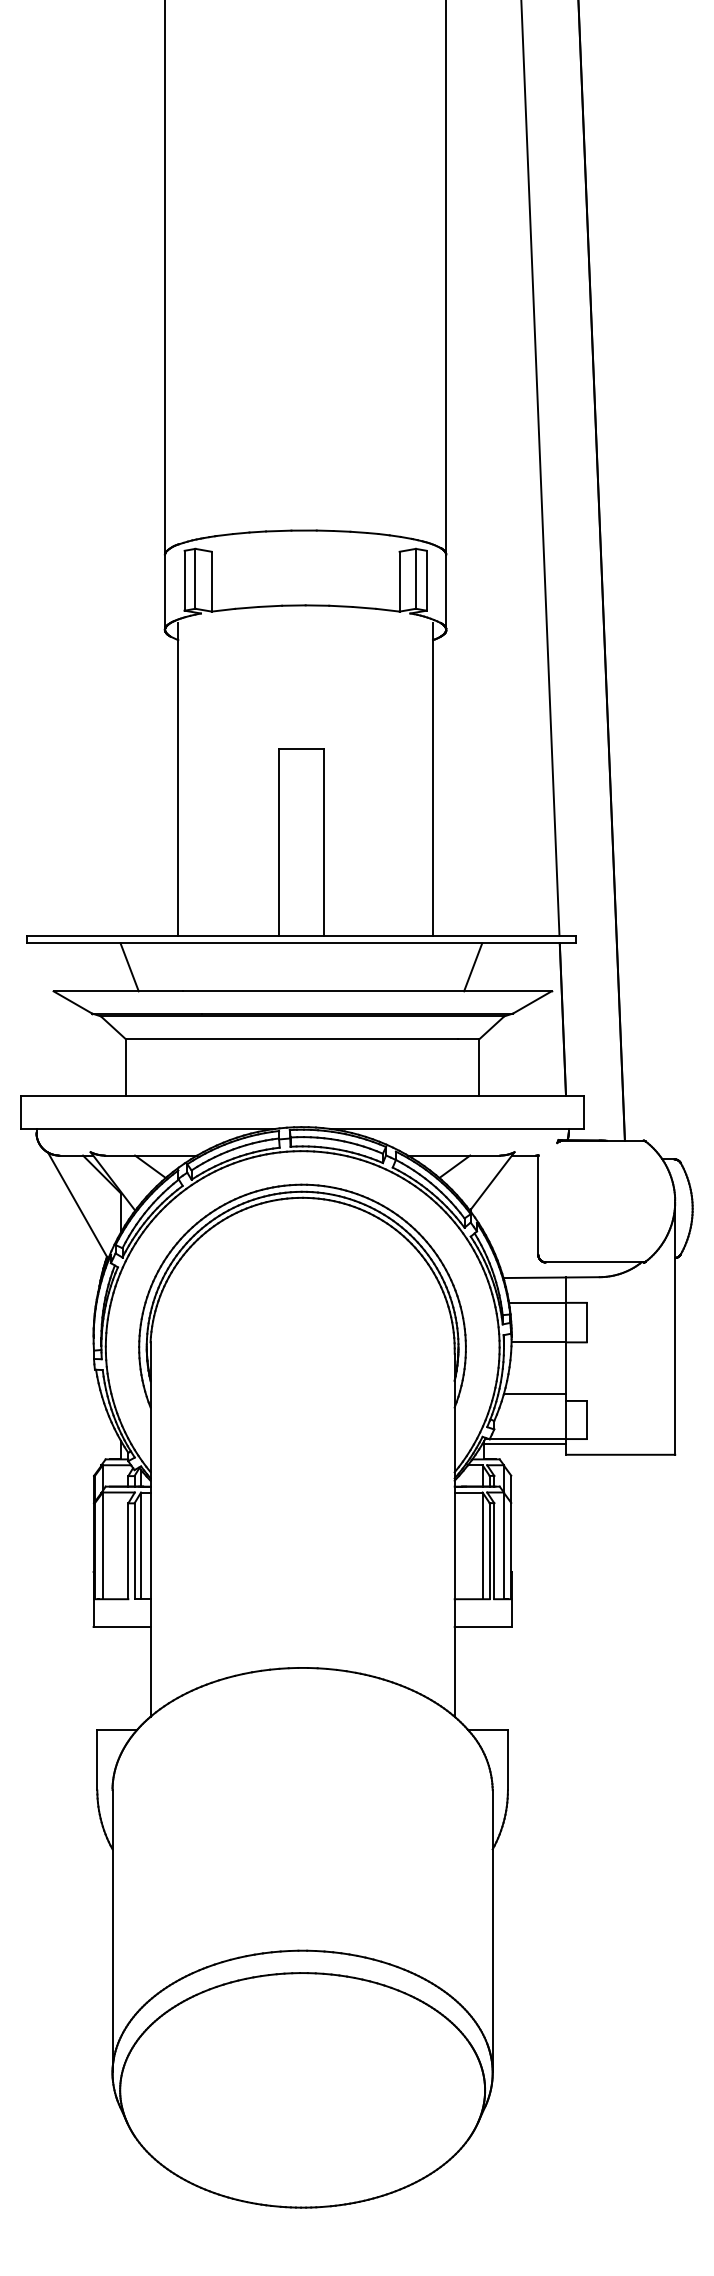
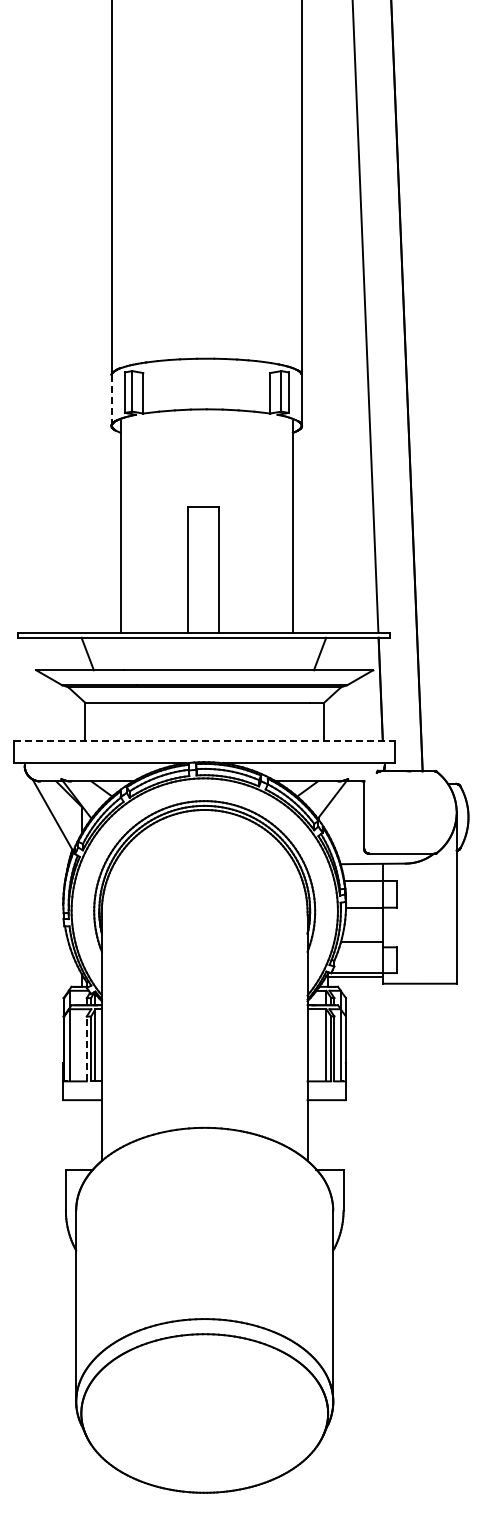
line: (164, 590) -> (111, 399), solid -> dashed
line: (303, 1095) -> (205, 740), solid -> dashed
line: (127, 1550) -> (86, 1048), solid -> dashed

